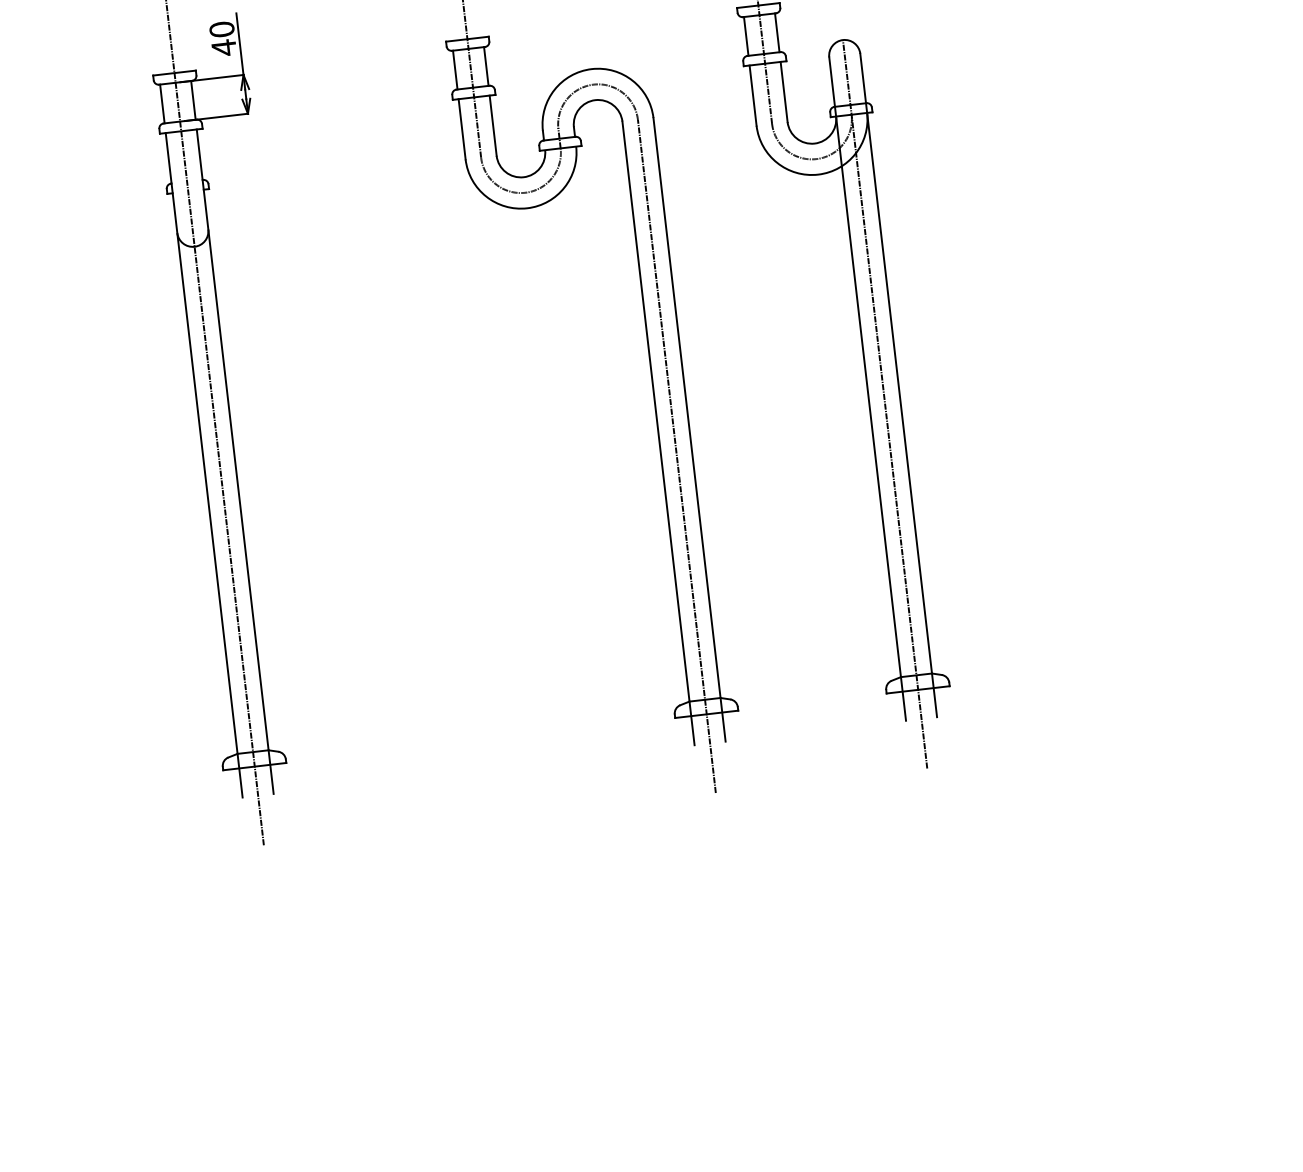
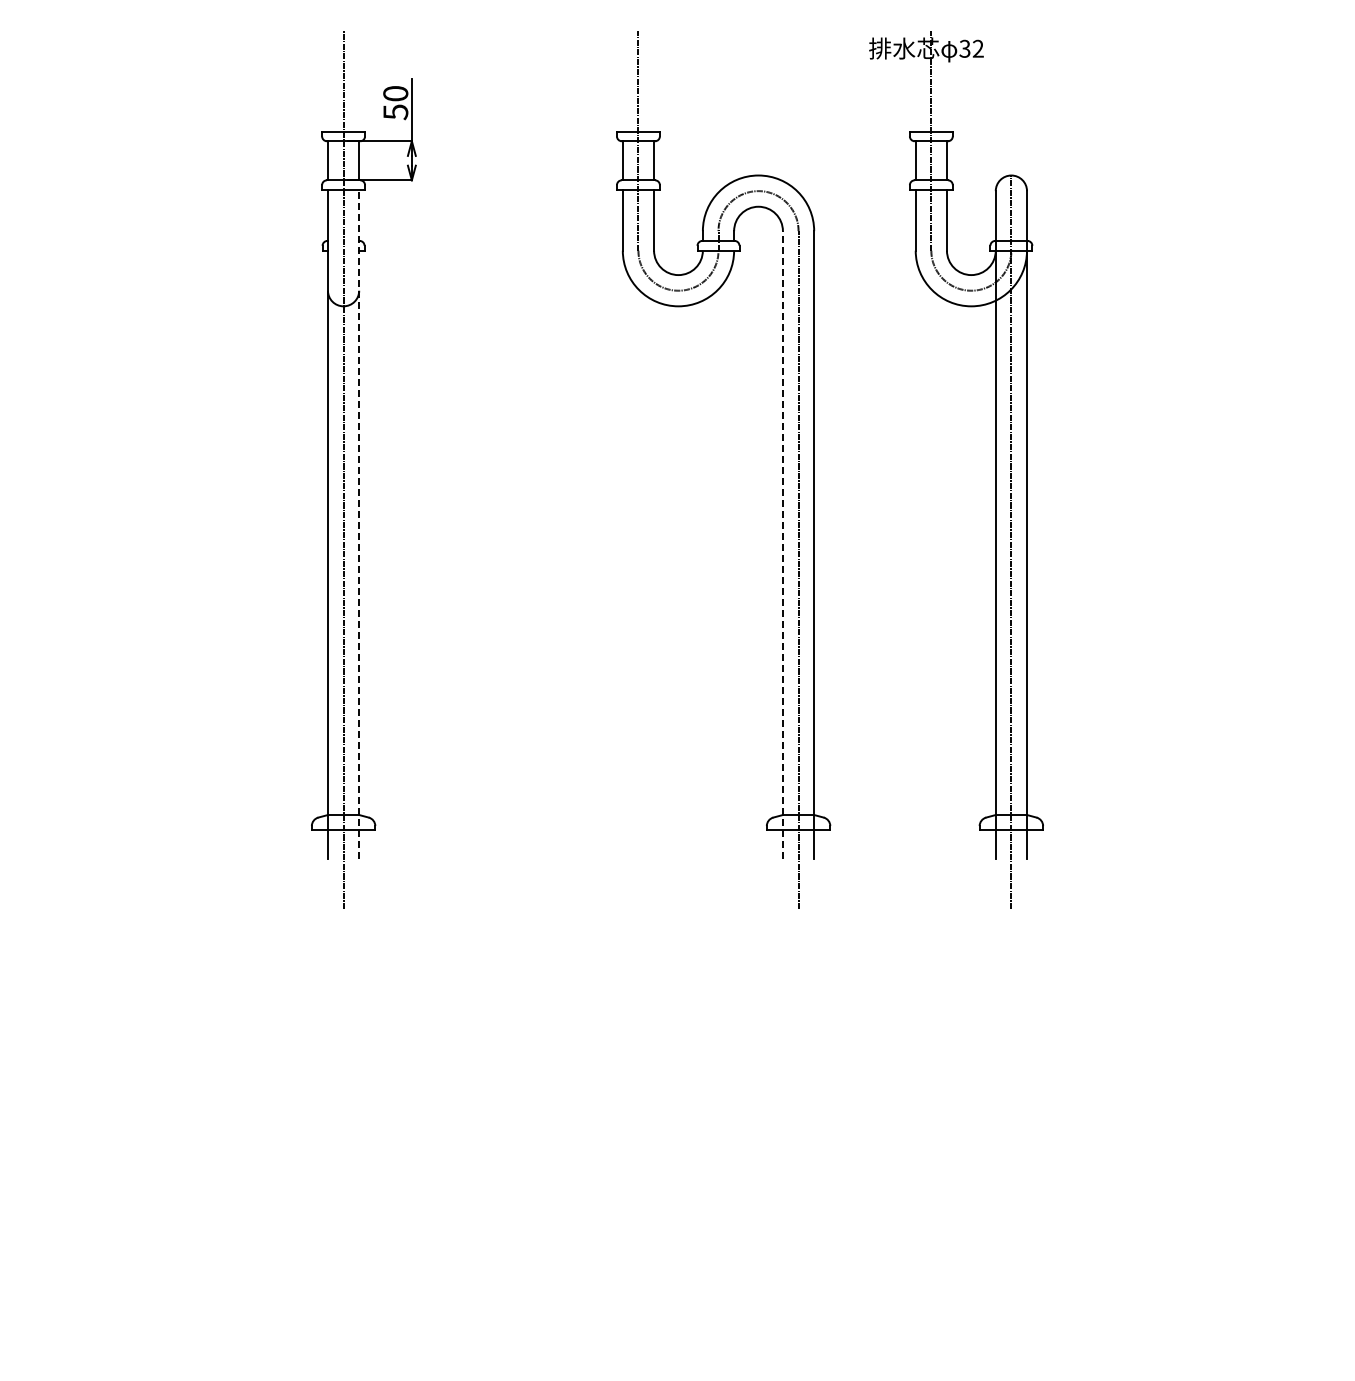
text: (223, 48) -> (395, 112), 40 -> 50
line: (658, 433) -> (782, 545), solid -> dashed
line: (235, 461) -> (359, 524), solid -> dashed

